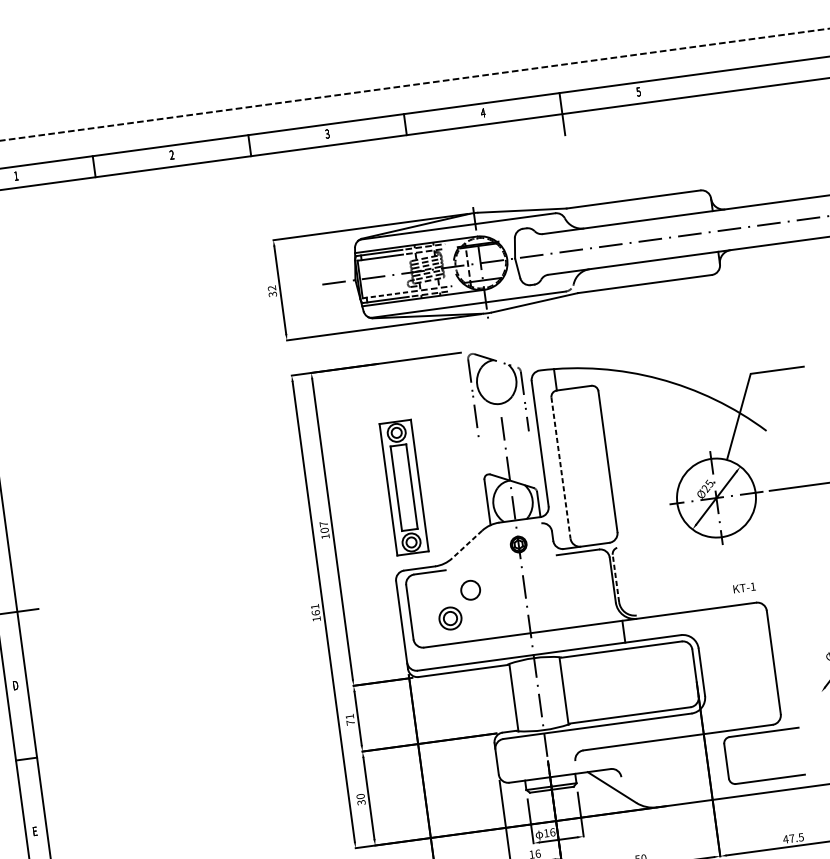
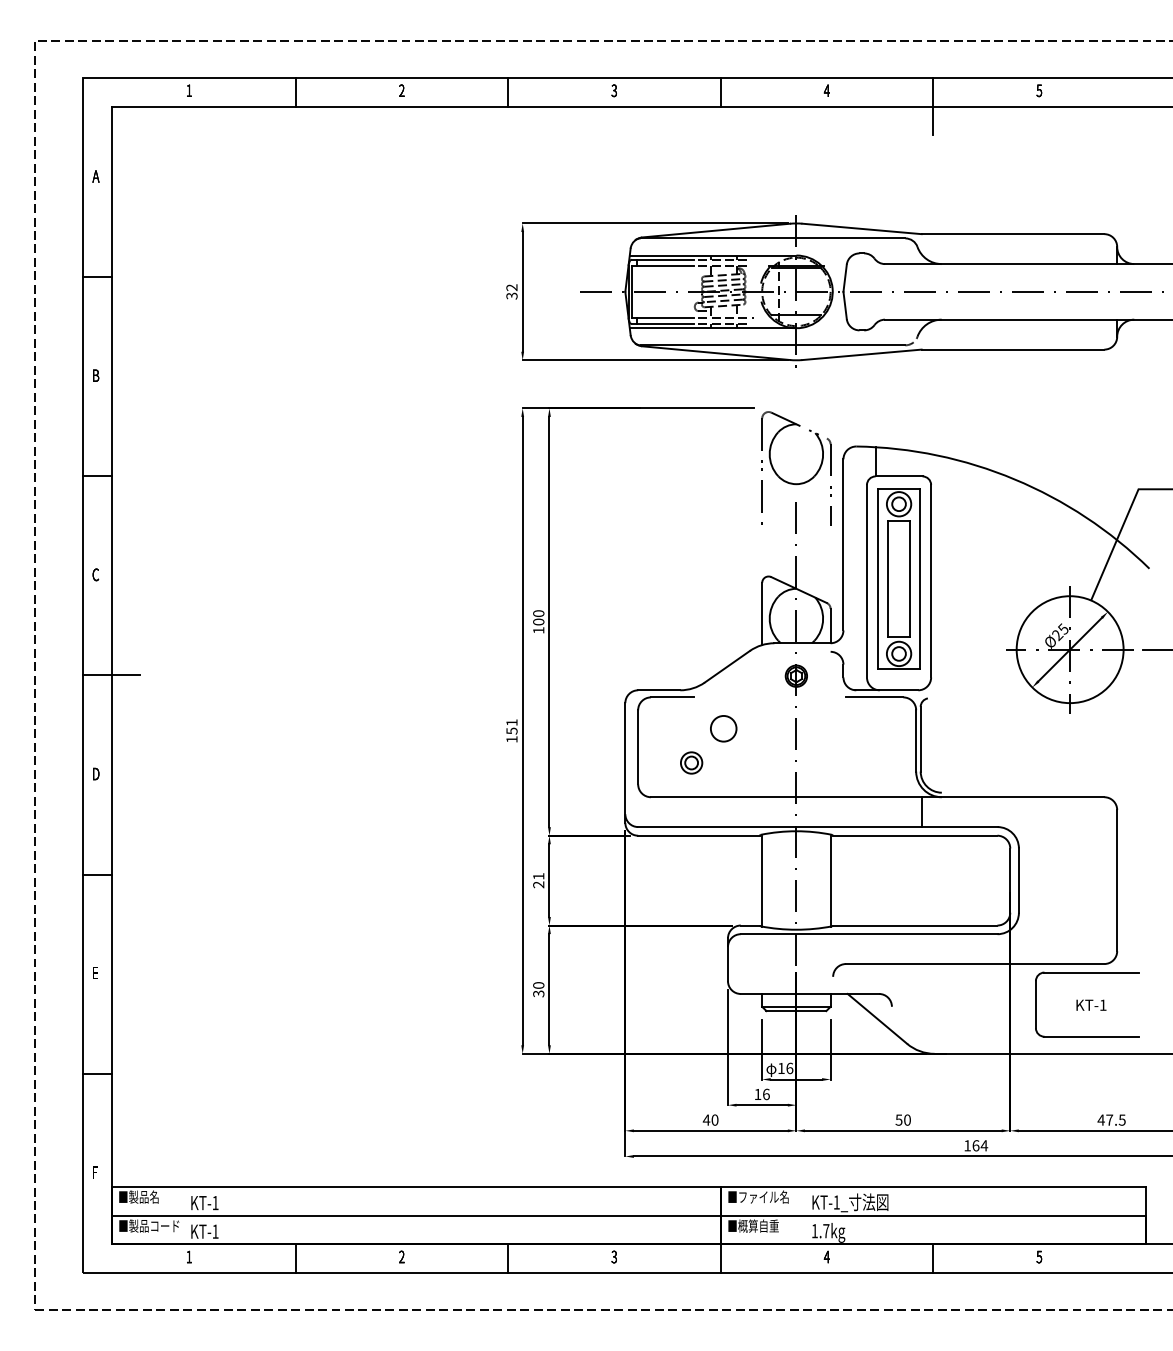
line: (385, 295) -> (662, 317), dashed -> solid
line: (560, 468) -> (866, 581), dashed -> solid
part: (403, 487) -> (898, 578), moved
text: (323, 524) -> (538, 613), 107 -> 100
line: (467, 544) -> (727, 666), dashed -> solid
line: (615, 577) -> (920, 738), dashed -> solid
text: (744, 587) -> (1091, 1004), moved
text: (315, 612) -> (511, 730), 161 -> 151
part: (450, 618) -> (691, 762), size x0.71
text: (350, 722) -> (538, 884), 71 -> 21

